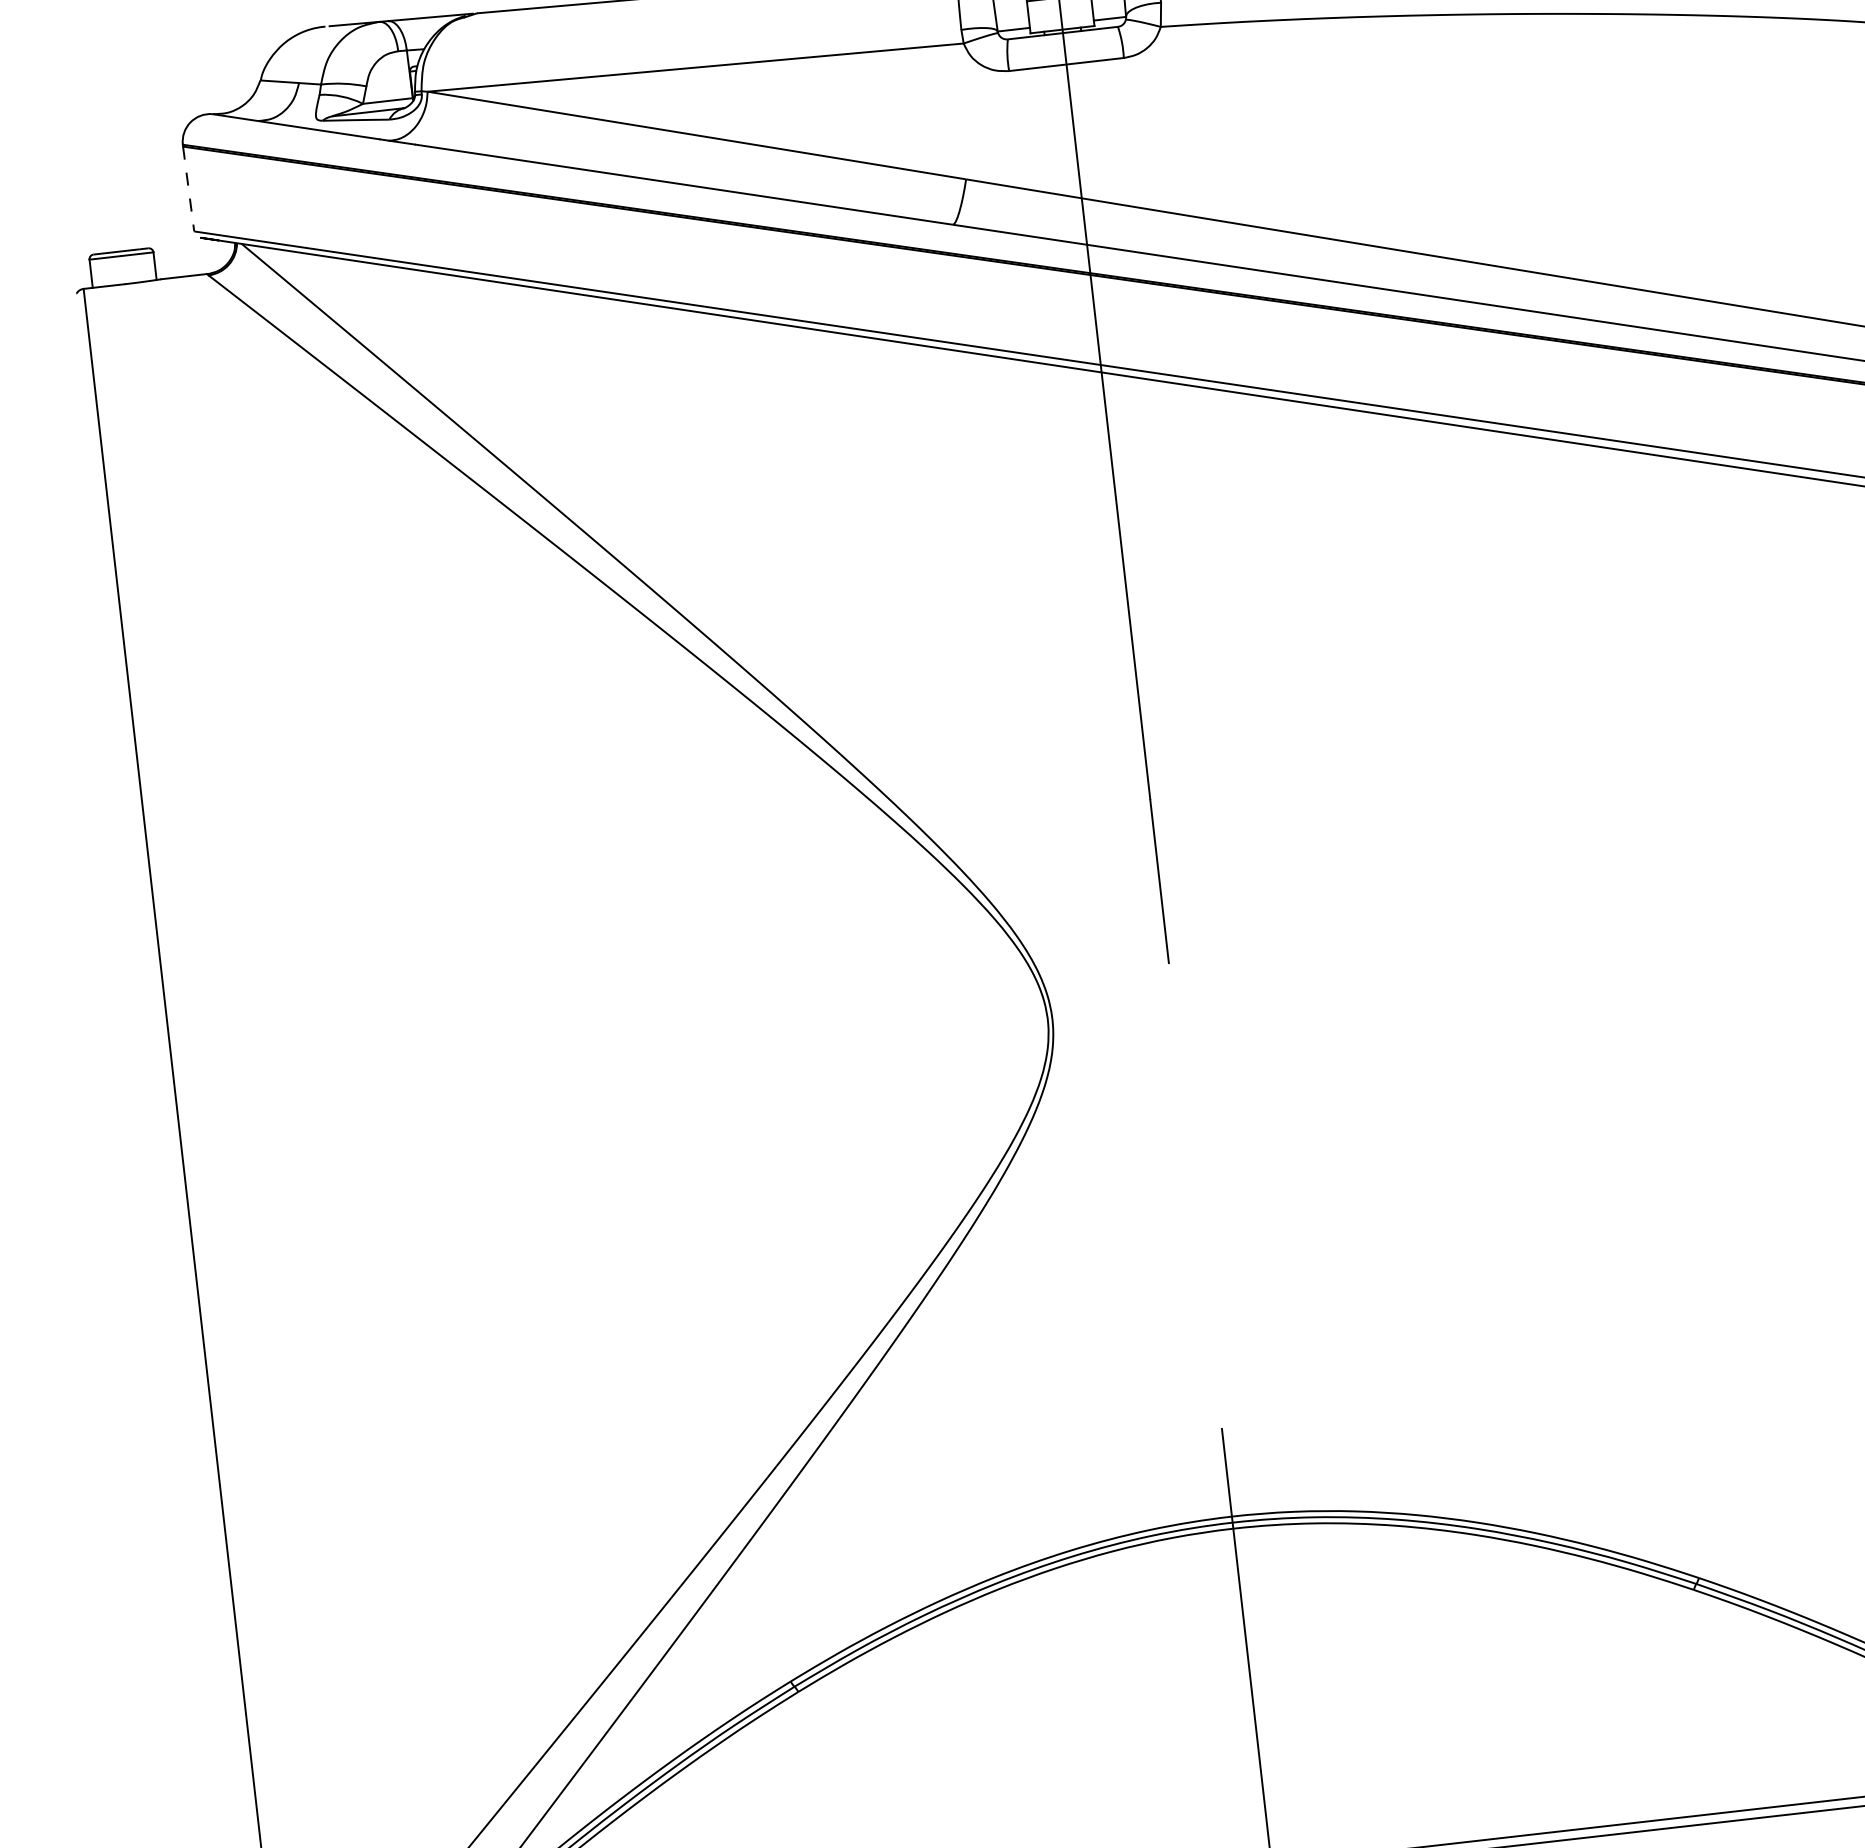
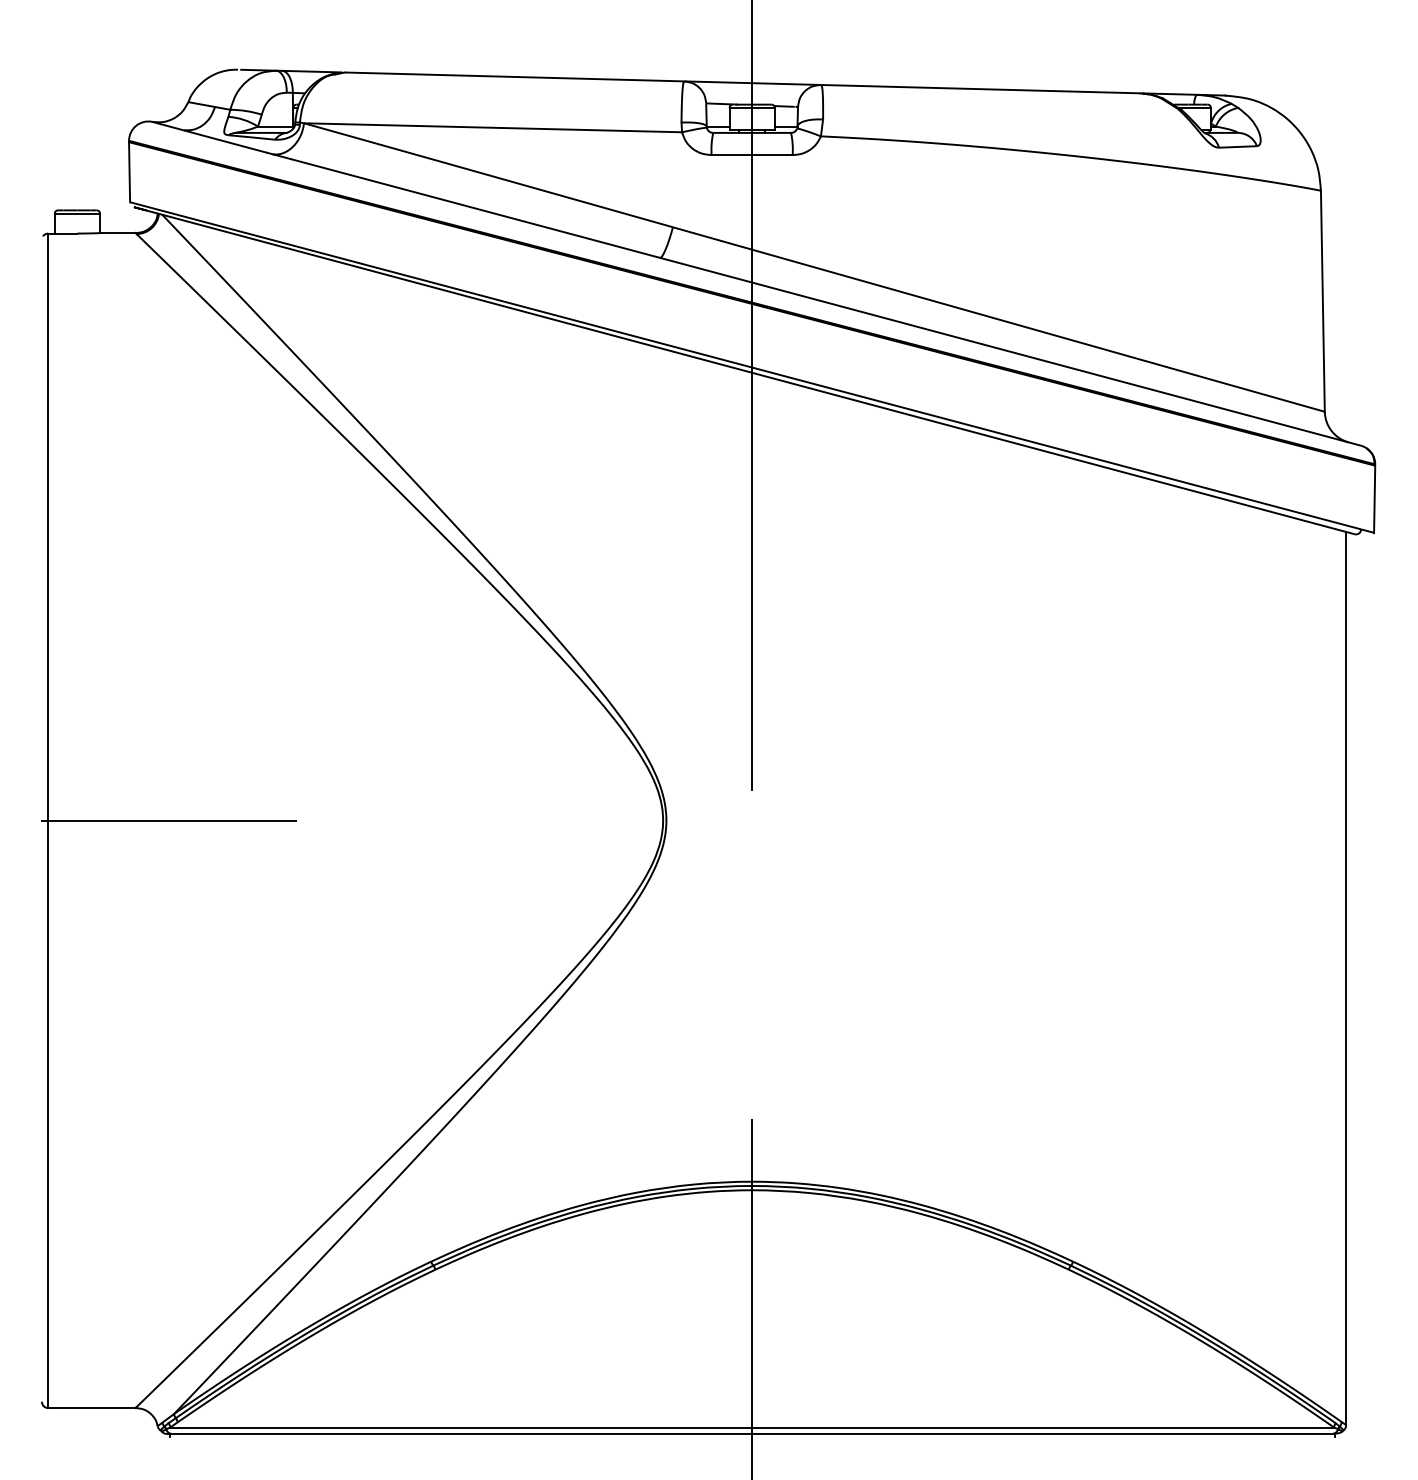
line: (188, 189) -> (129, 172), dashed -> solid
line: (348, 1099) -> (168, 820), added

